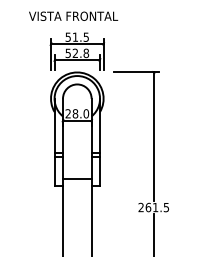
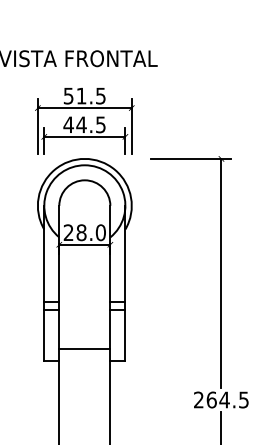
text: (77, 53) -> (85, 125), 52.8 -> 44.5
text: (155, 207) -> (224, 399), 261.5 -> 264.5

